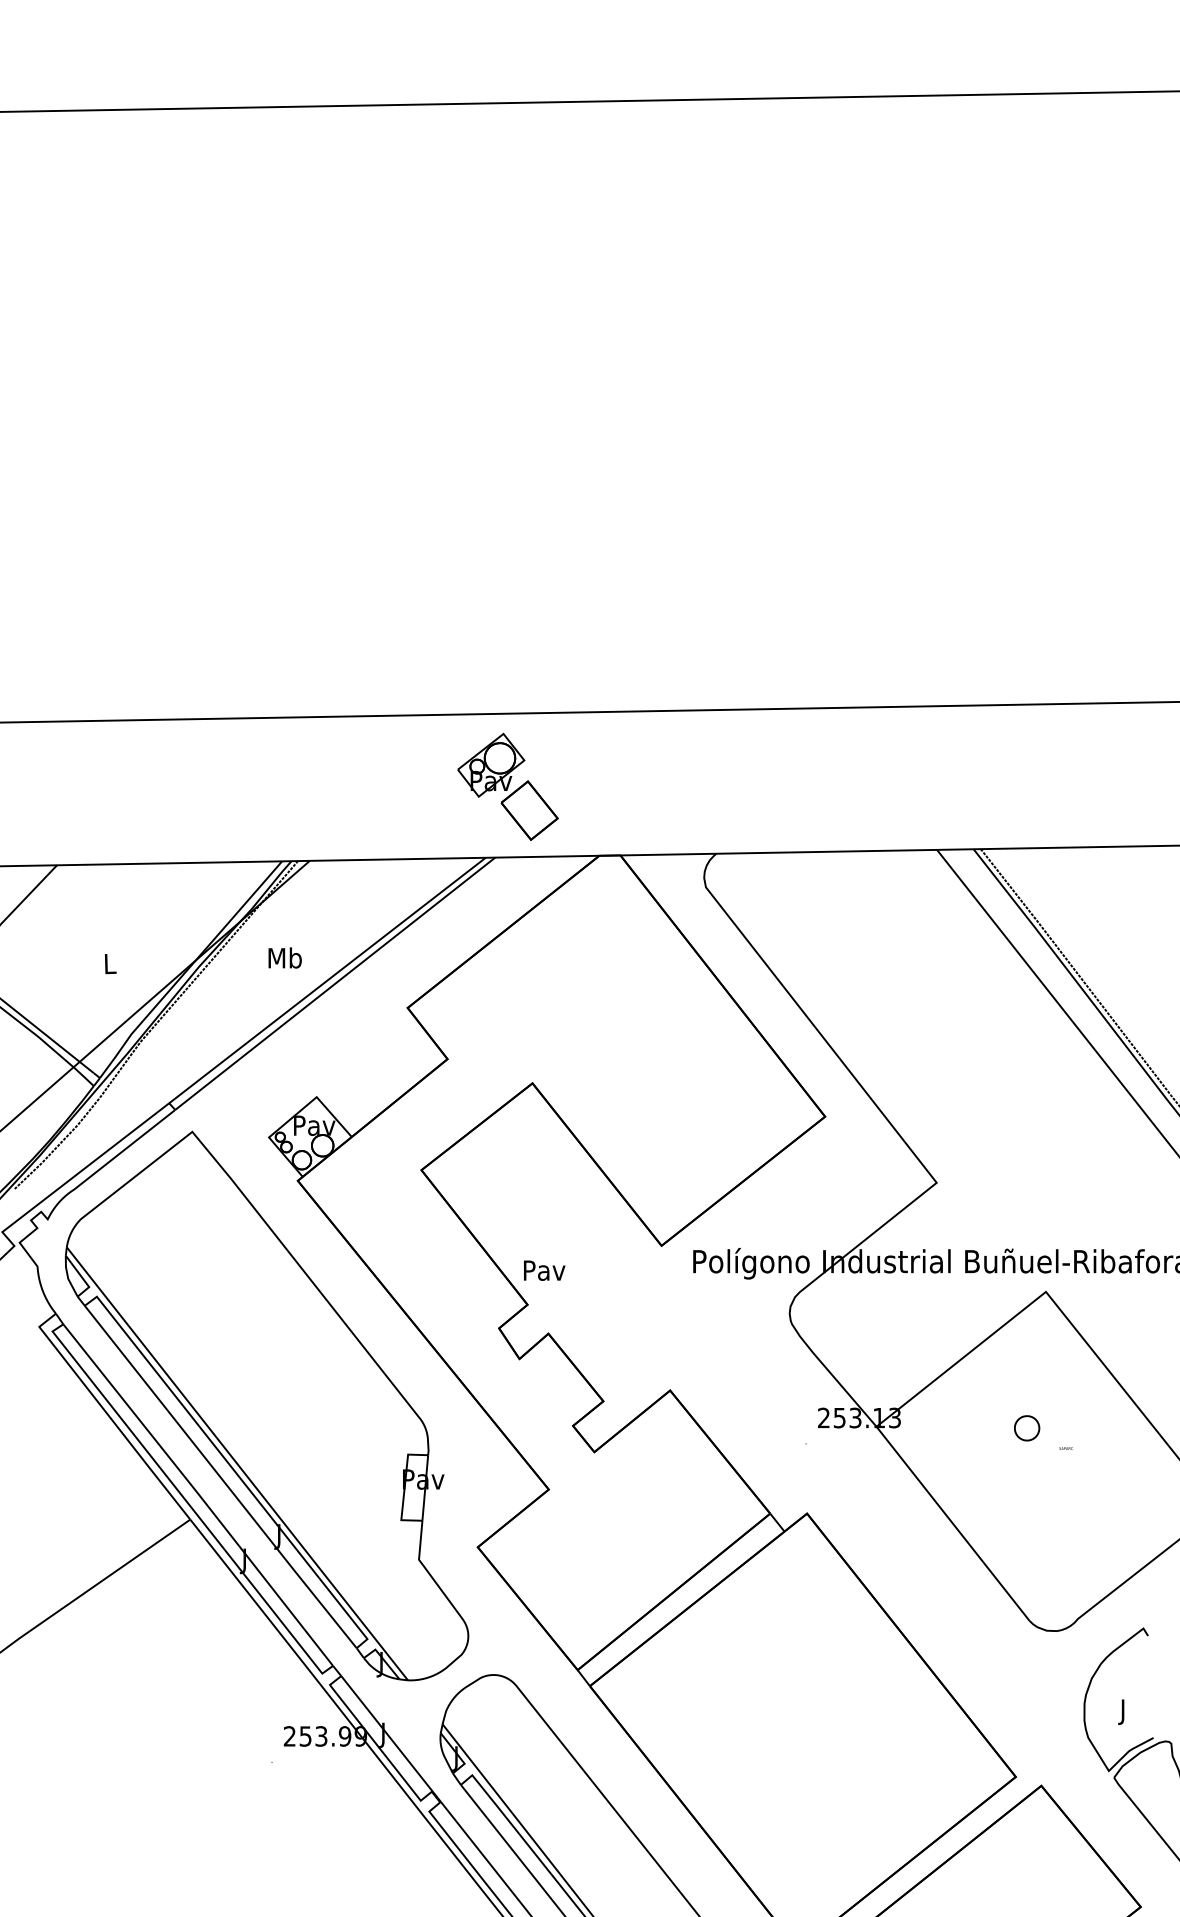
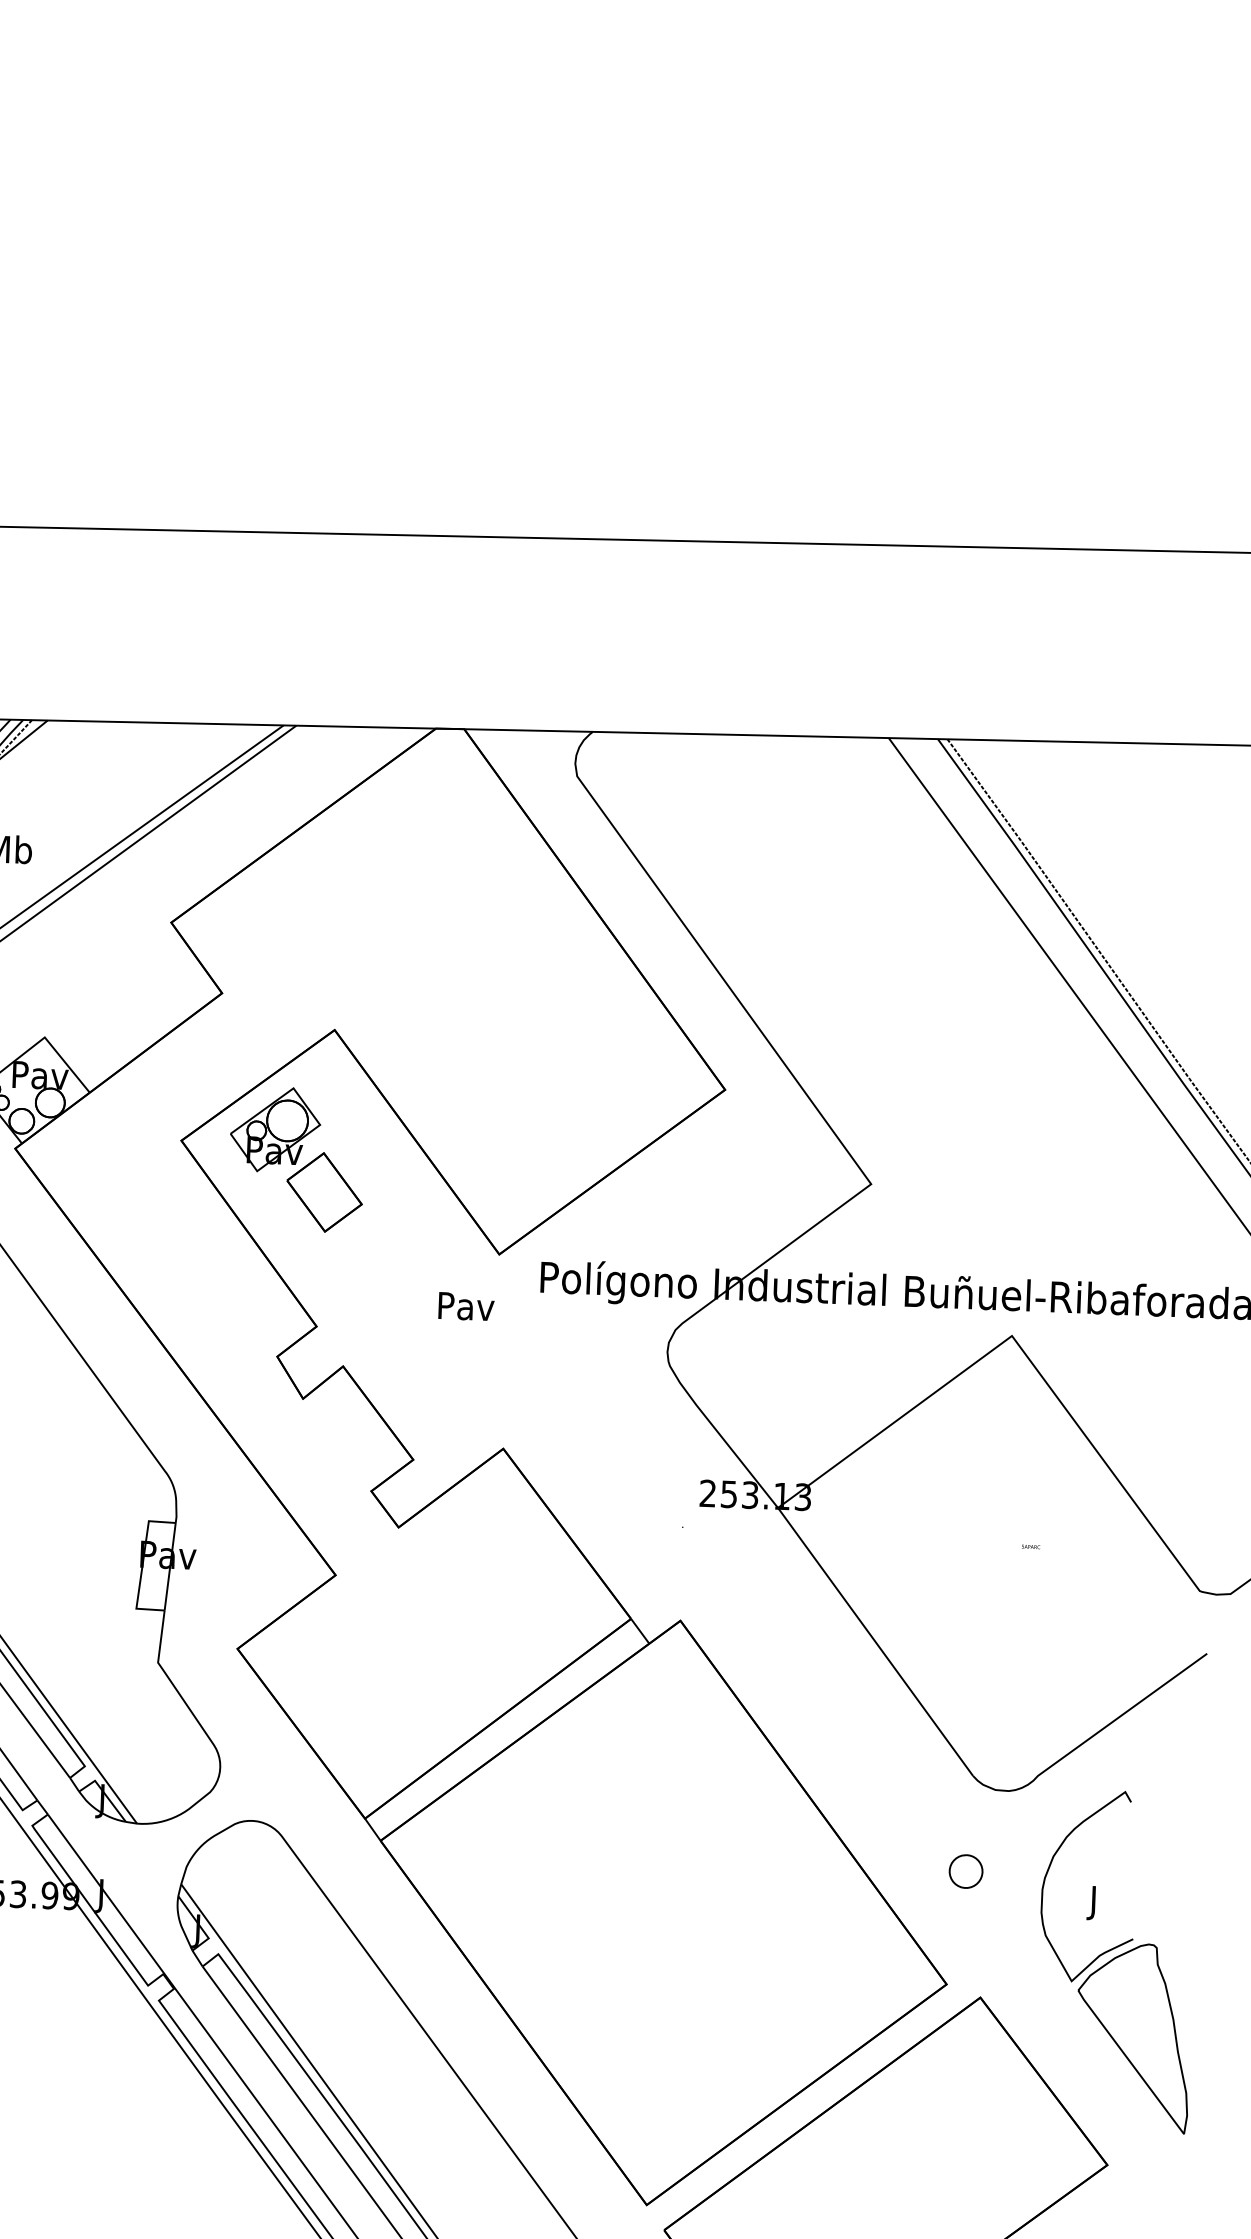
part: (507, 786) -> (296, 1158), moved
text: (544, 1270) -> (466, 1306), moved
part: (1027, 1428) -> (966, 1871), moved

